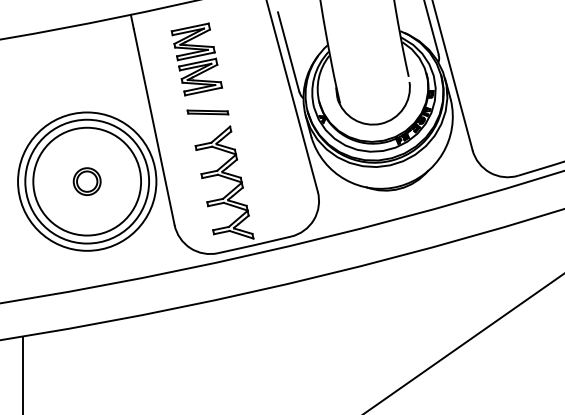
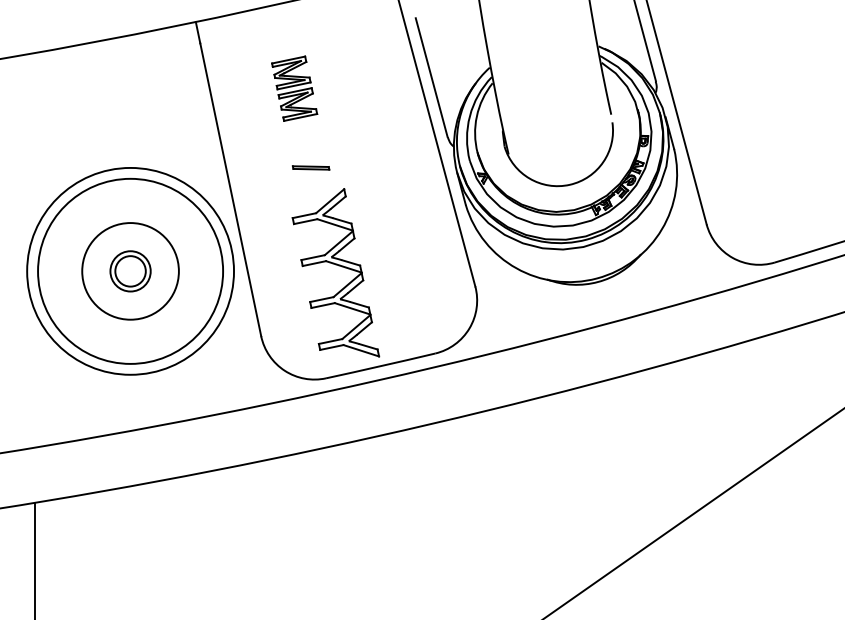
part: (196, 59) -> (293, 88), size x0.6
part: (207, 112) -> (310, 167), size x0.6
circle: (87, 181) -> (130, 271), size x0.6

